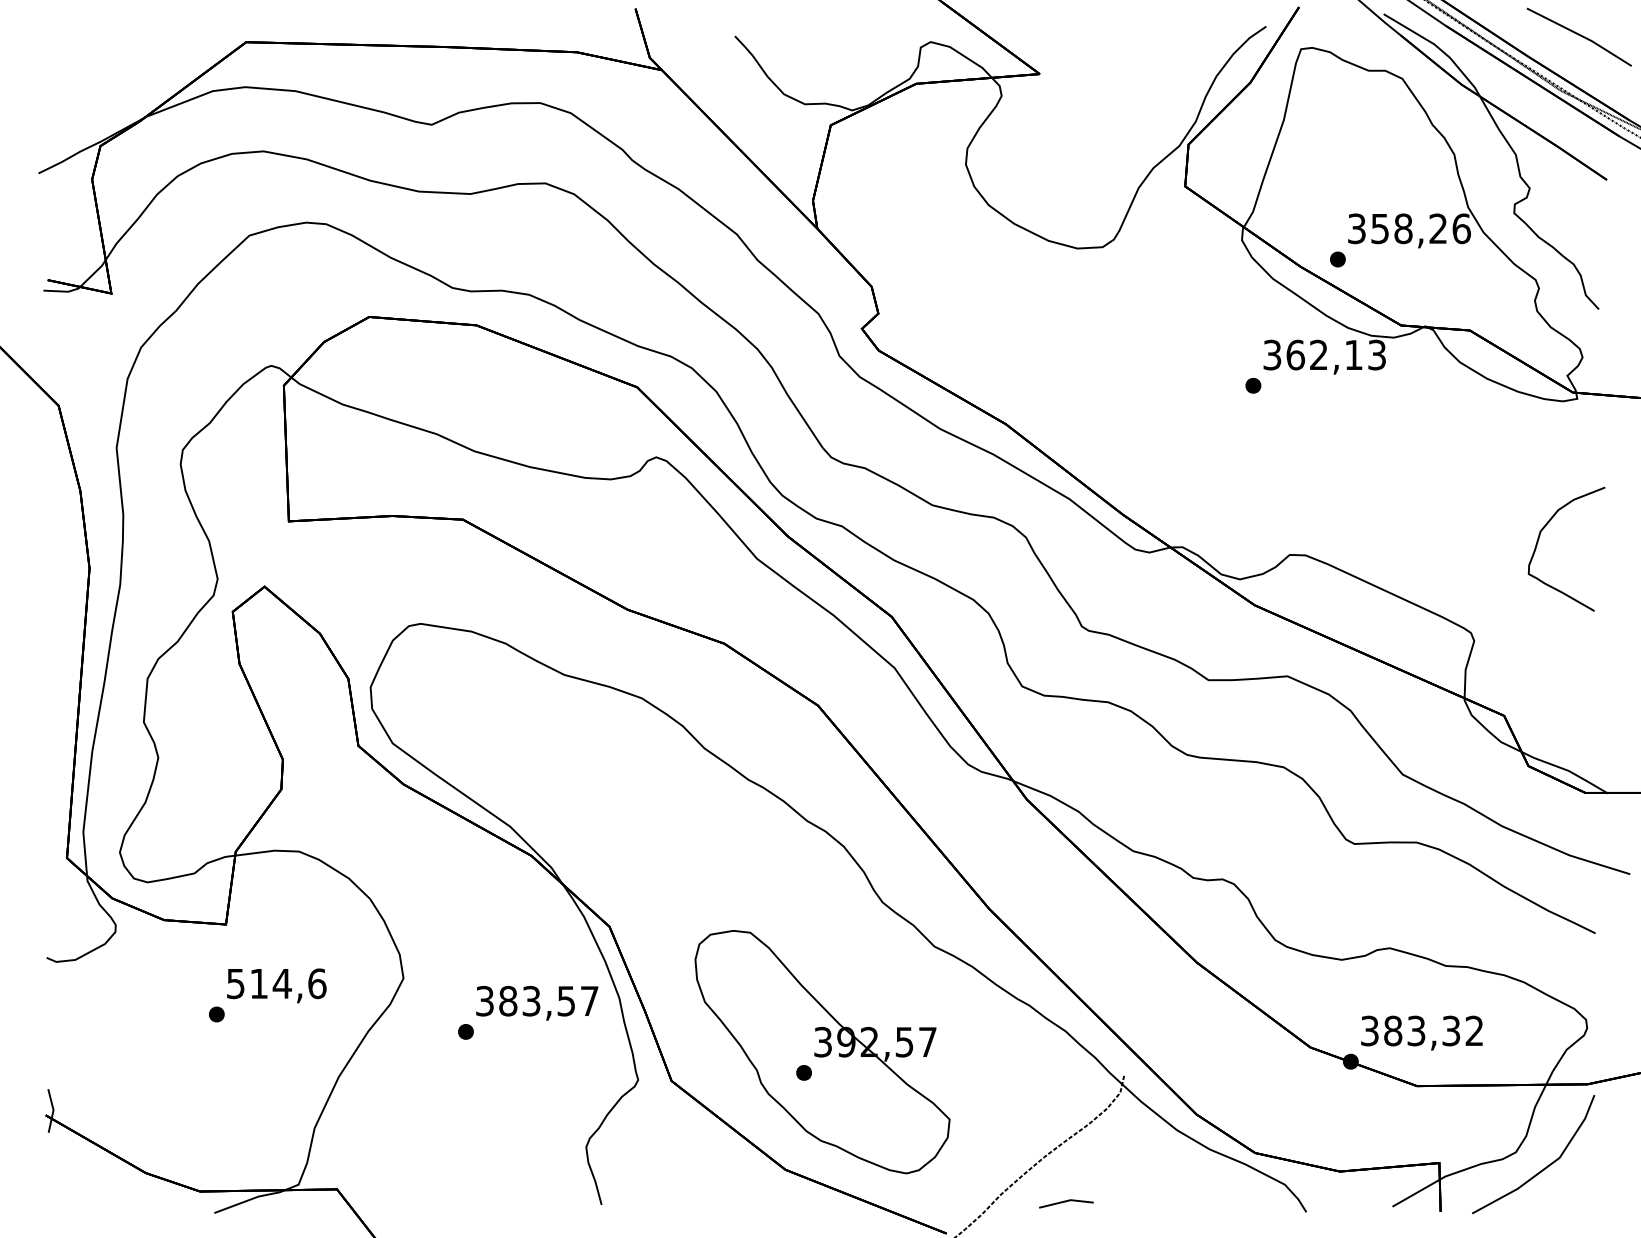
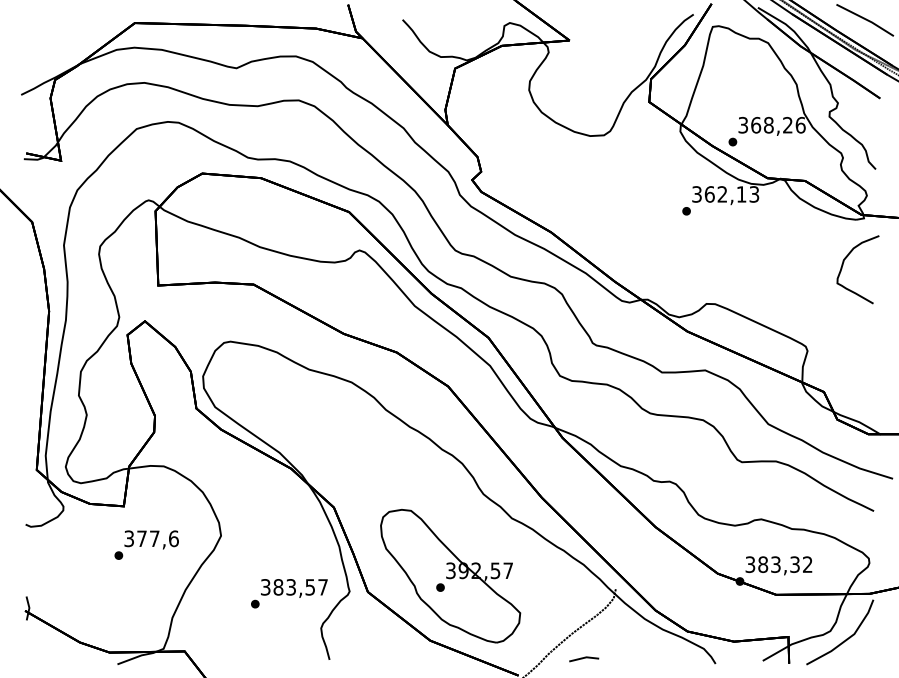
text: (1380, 227) -> (756, 124), 358,26 -> 368,26
curve: (1539, 541) -> (843, 265), moved
text: (260, 983) -> (142, 538), 514,6 -> 377,6
text: (528, 1012) -> (289, 593), moved

